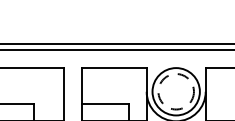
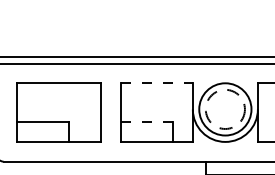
line: (113, 68) -> (156, 83), solid -> dashed
line: (104, 103) -> (146, 122), solid -> dashed

